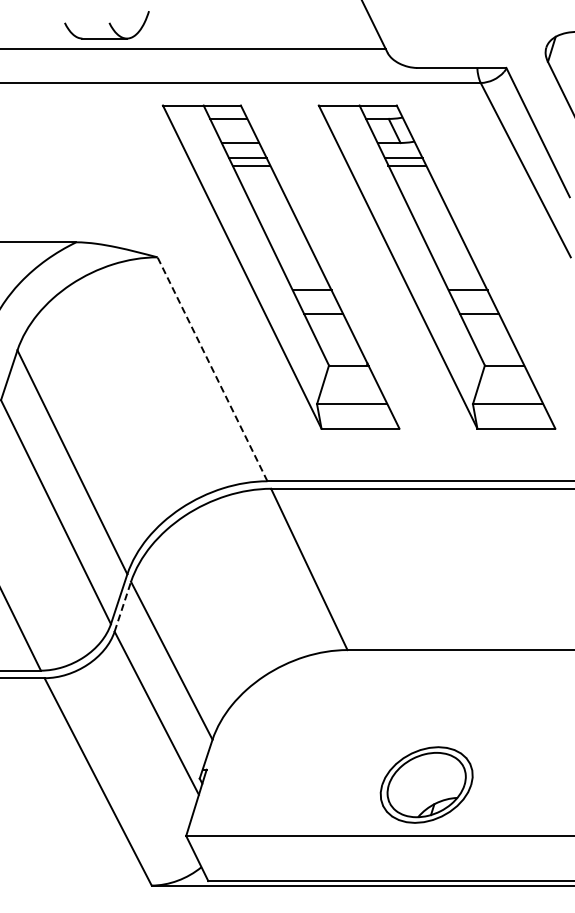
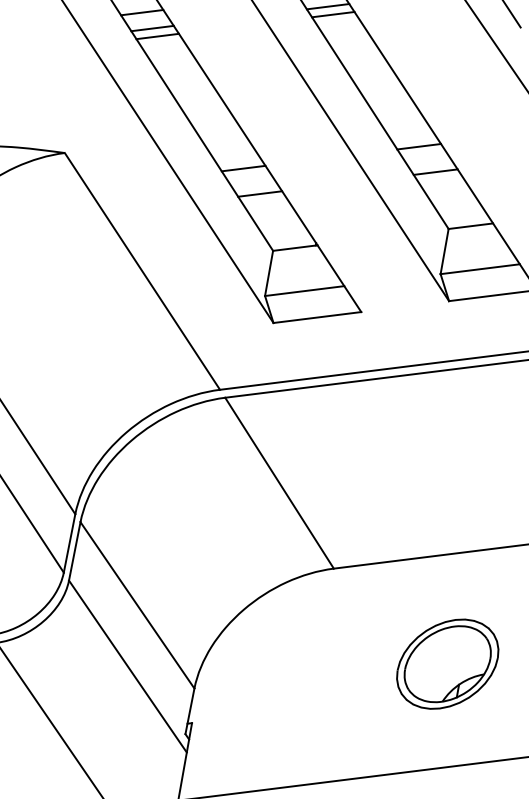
line: (212, 369) -> (142, 271), dashed -> solid
line: (123, 606) -> (75, 551), dashed -> solid
part: (426, 784) -> (447, 663), moved

